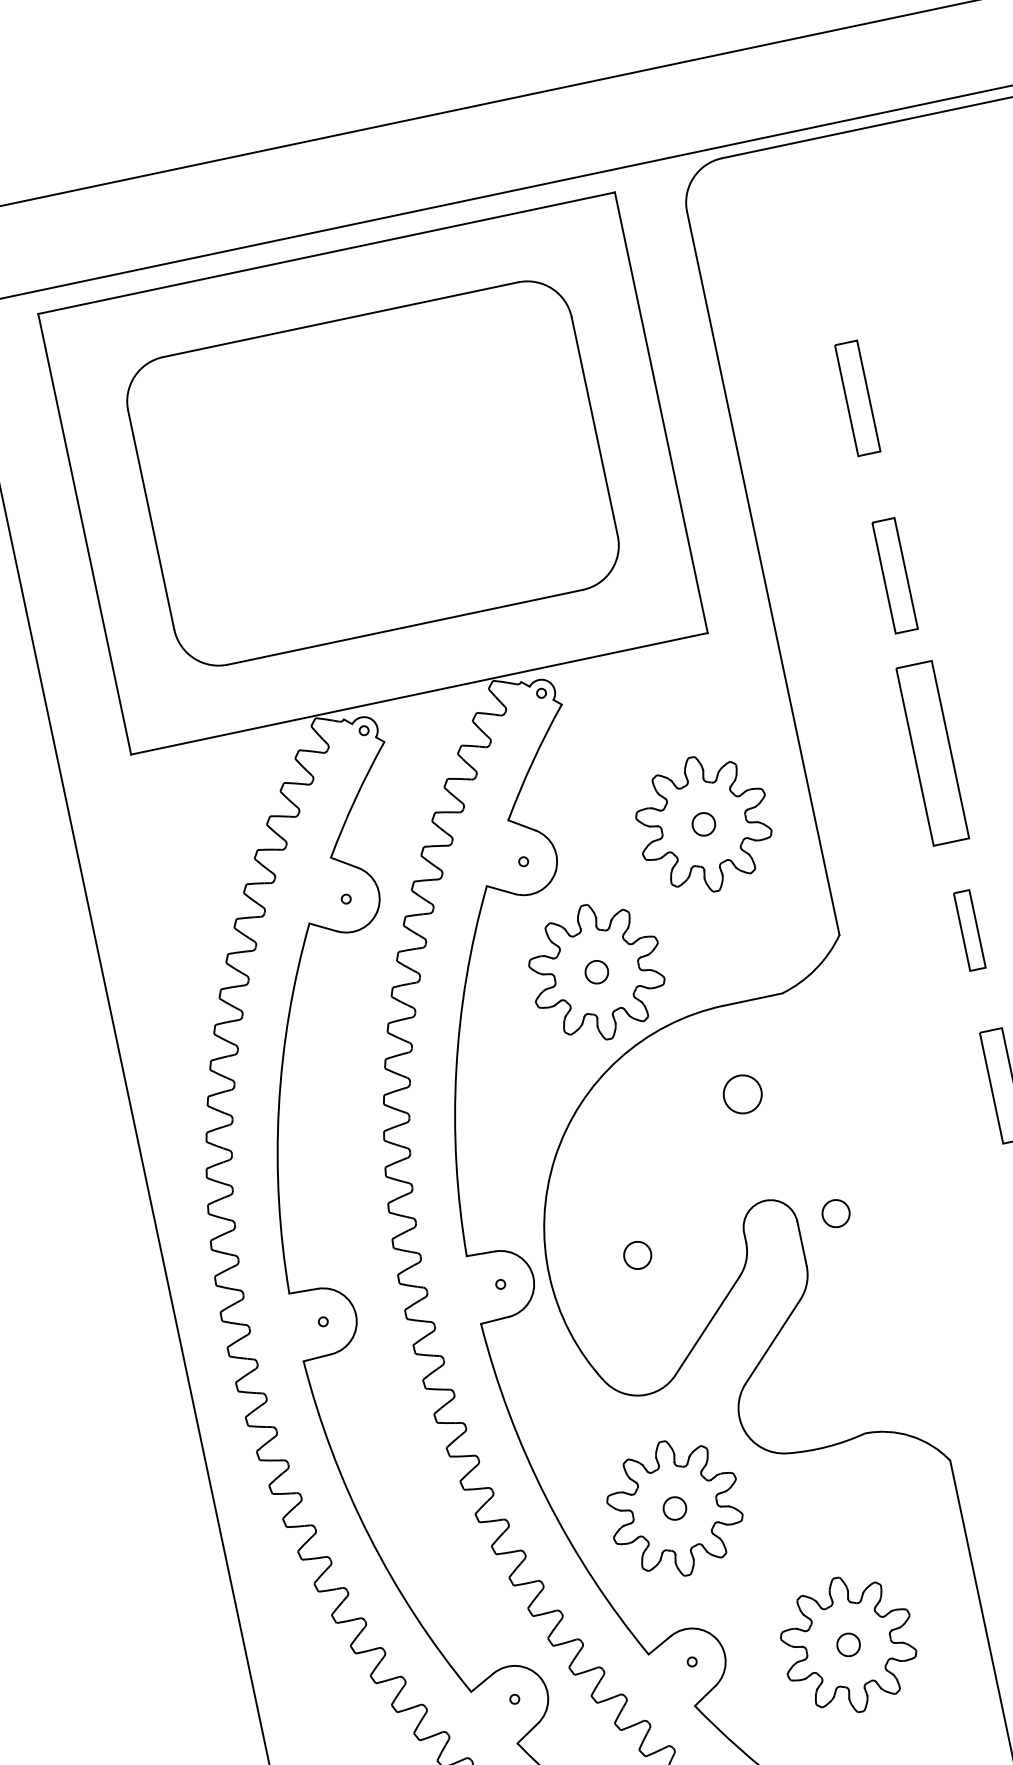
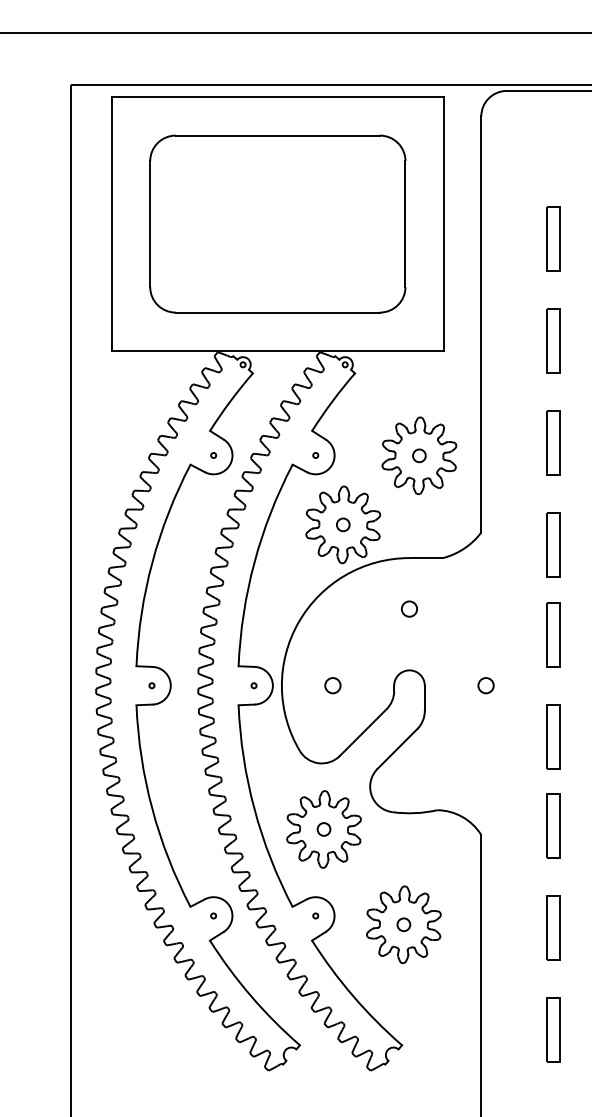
part: (931, 752) -> (553, 442), size x0.62
part: (969, 929) -> (553, 544), size x1.43
circle: (742, 1093) -> (409, 608), size x0.71
circle: (835, 1213) -> (485, 685), moved

